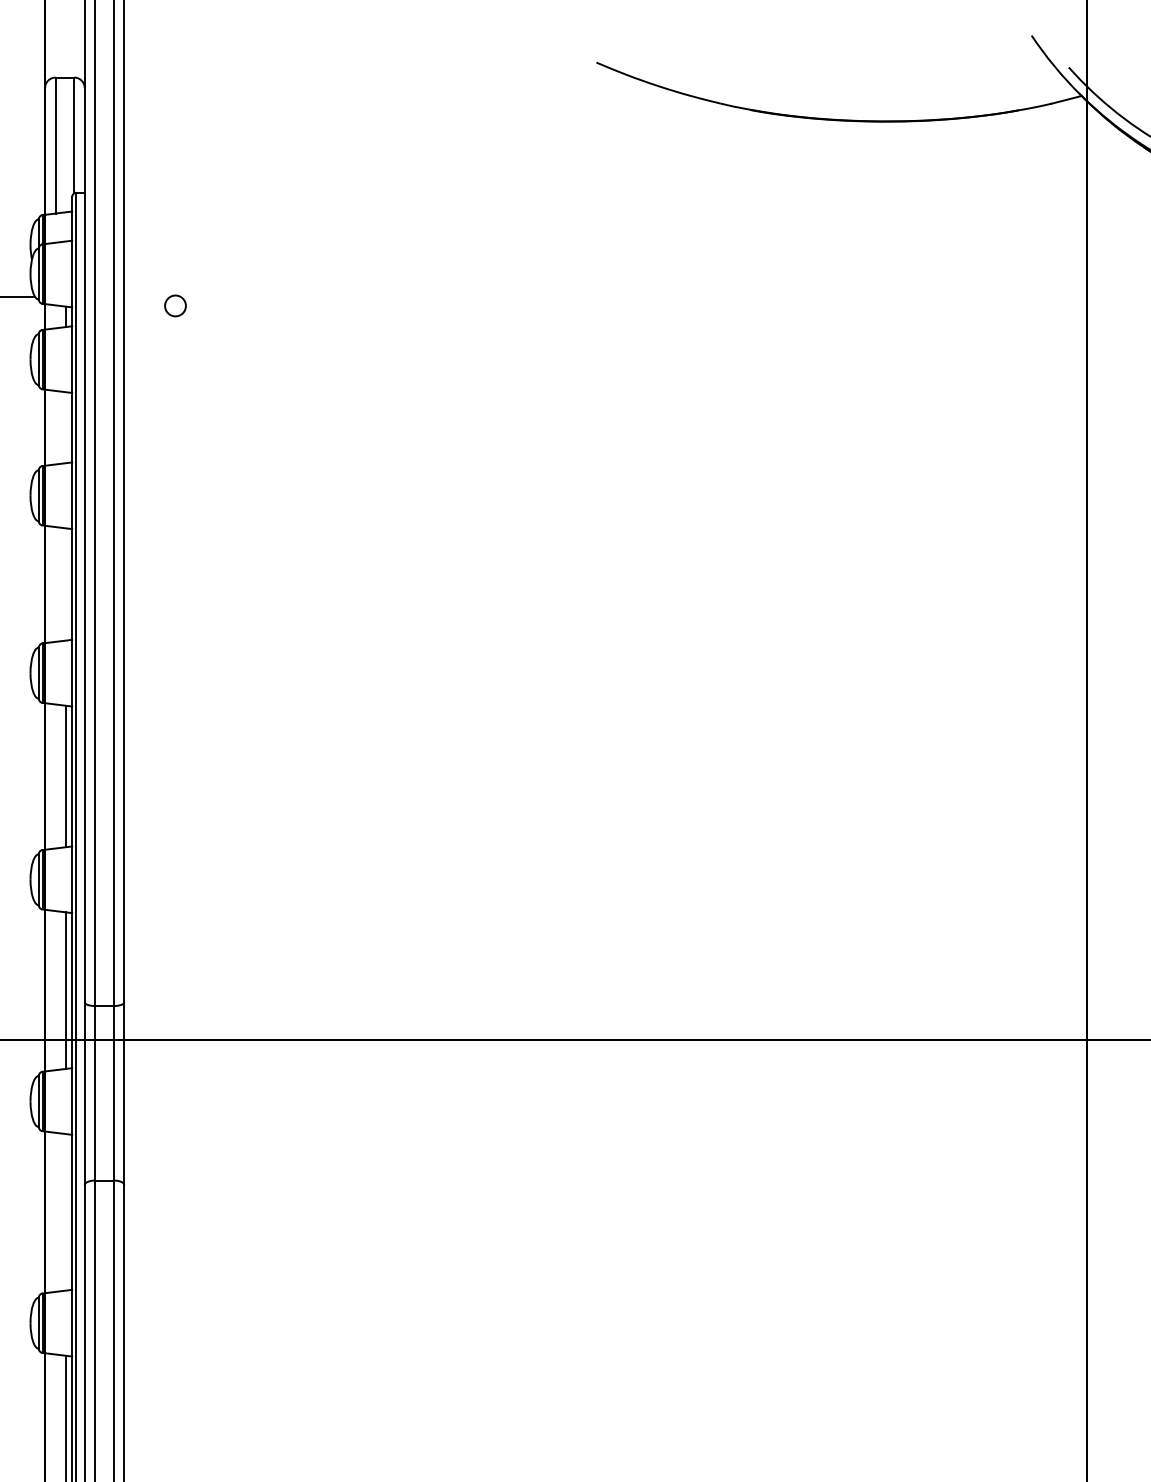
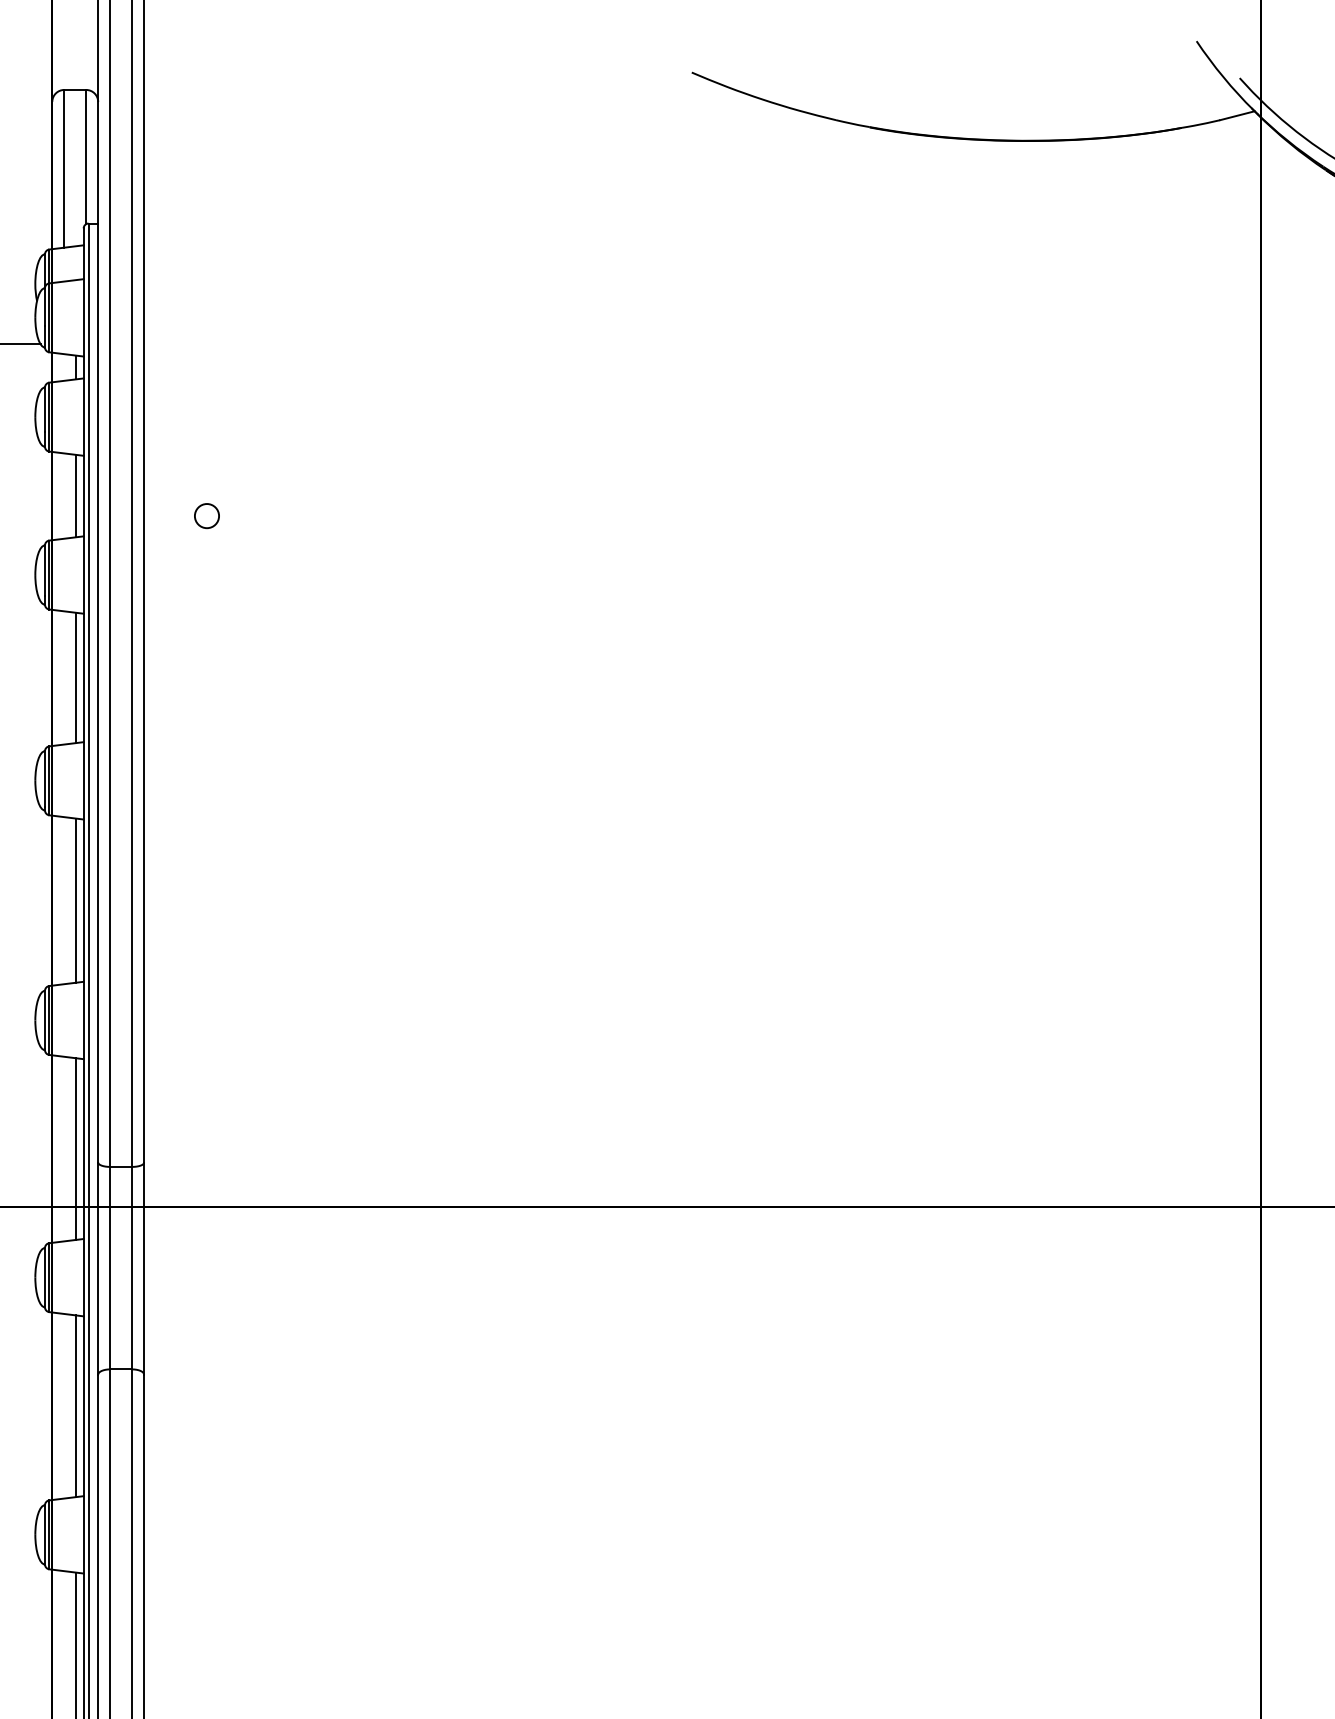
circle: (175, 305) -> (206, 515), moved
line: (65, 427) -> (75, 495), added
line: (65, 584) -> (75, 677), added
line: (65, 1212) -> (75, 1406), added

